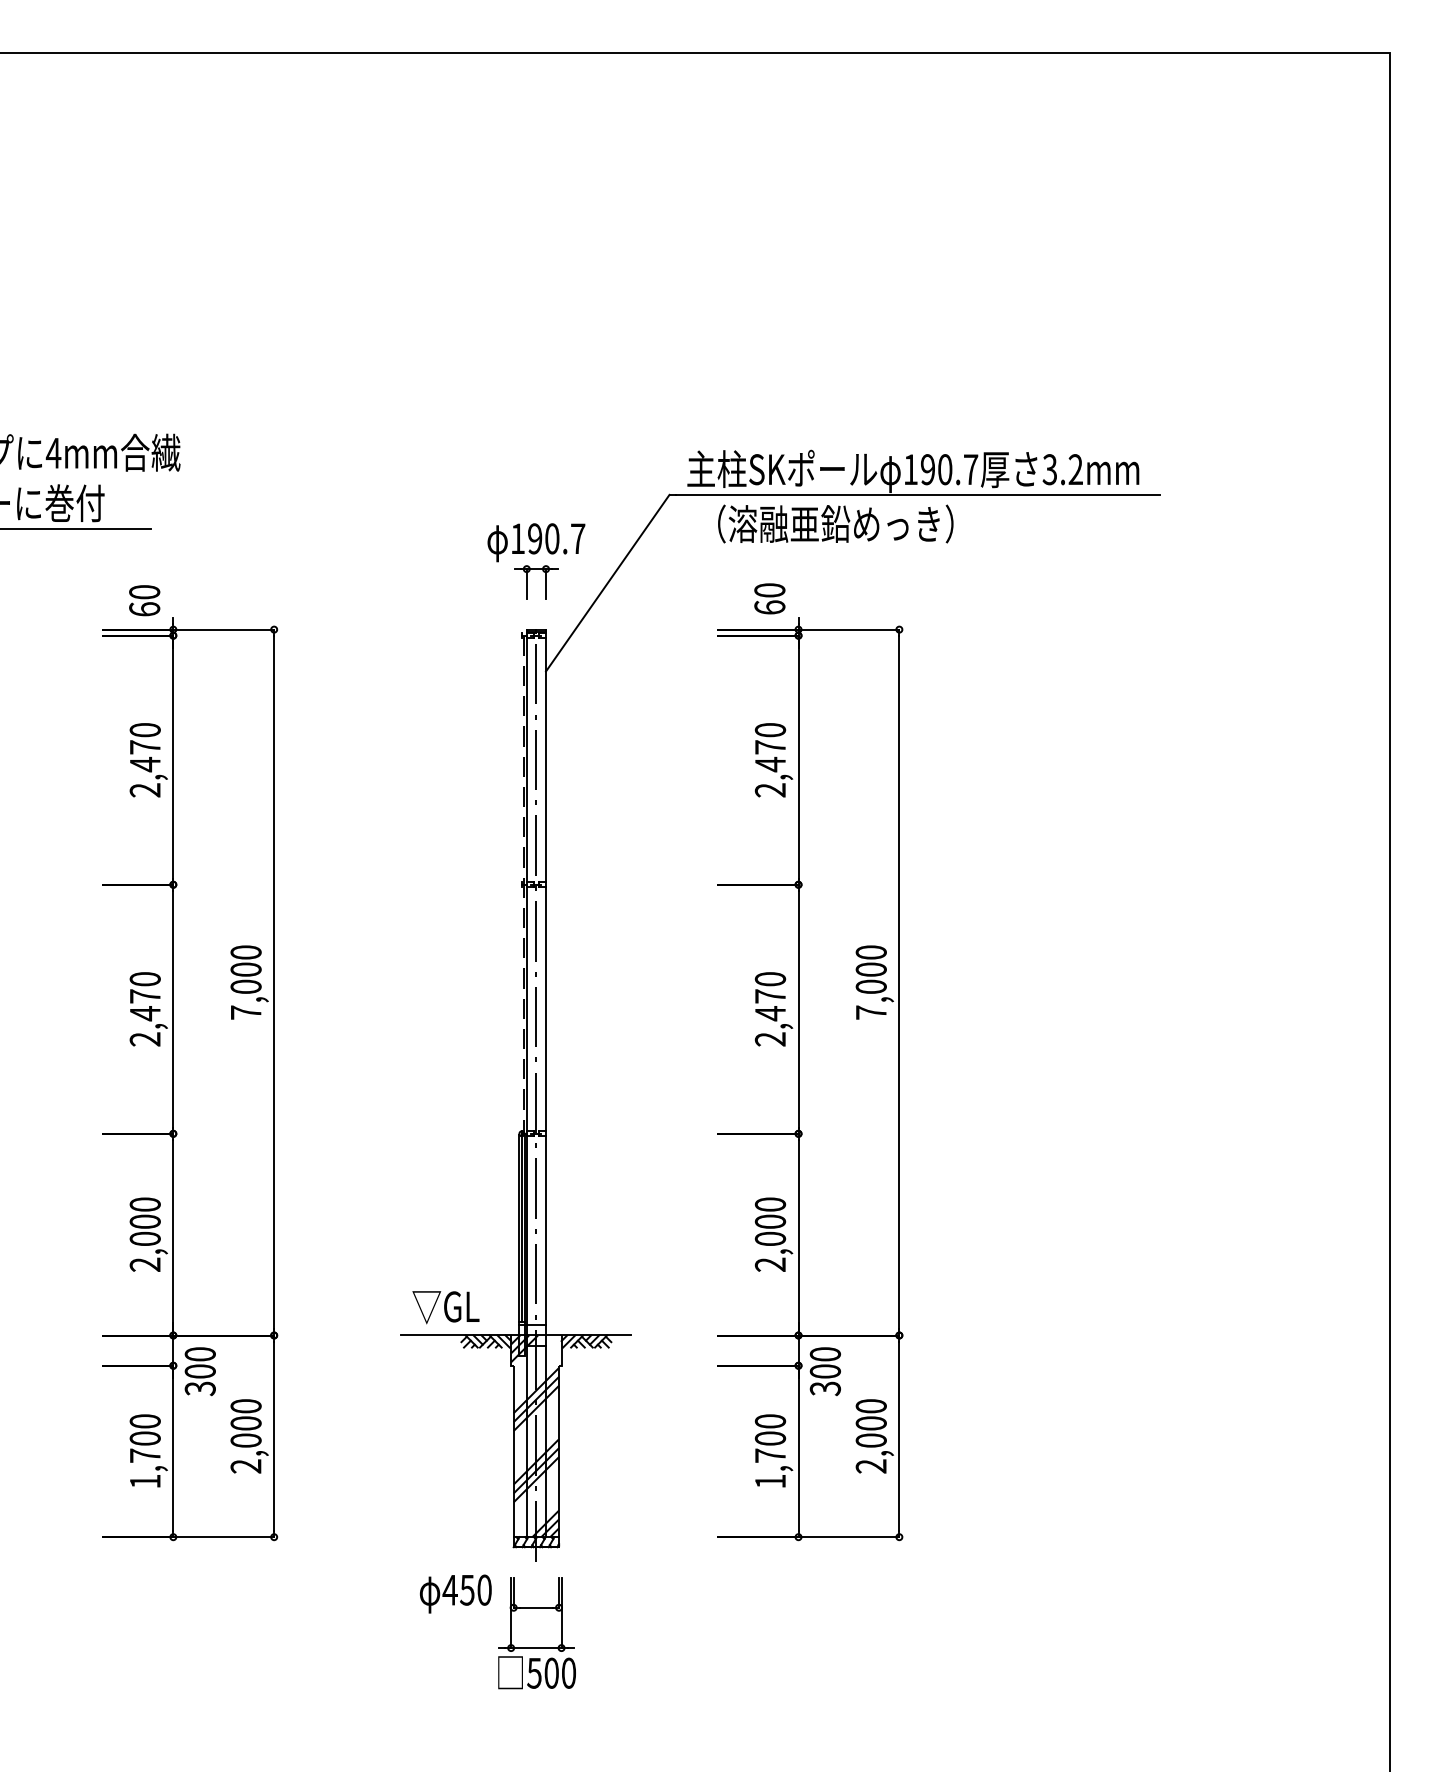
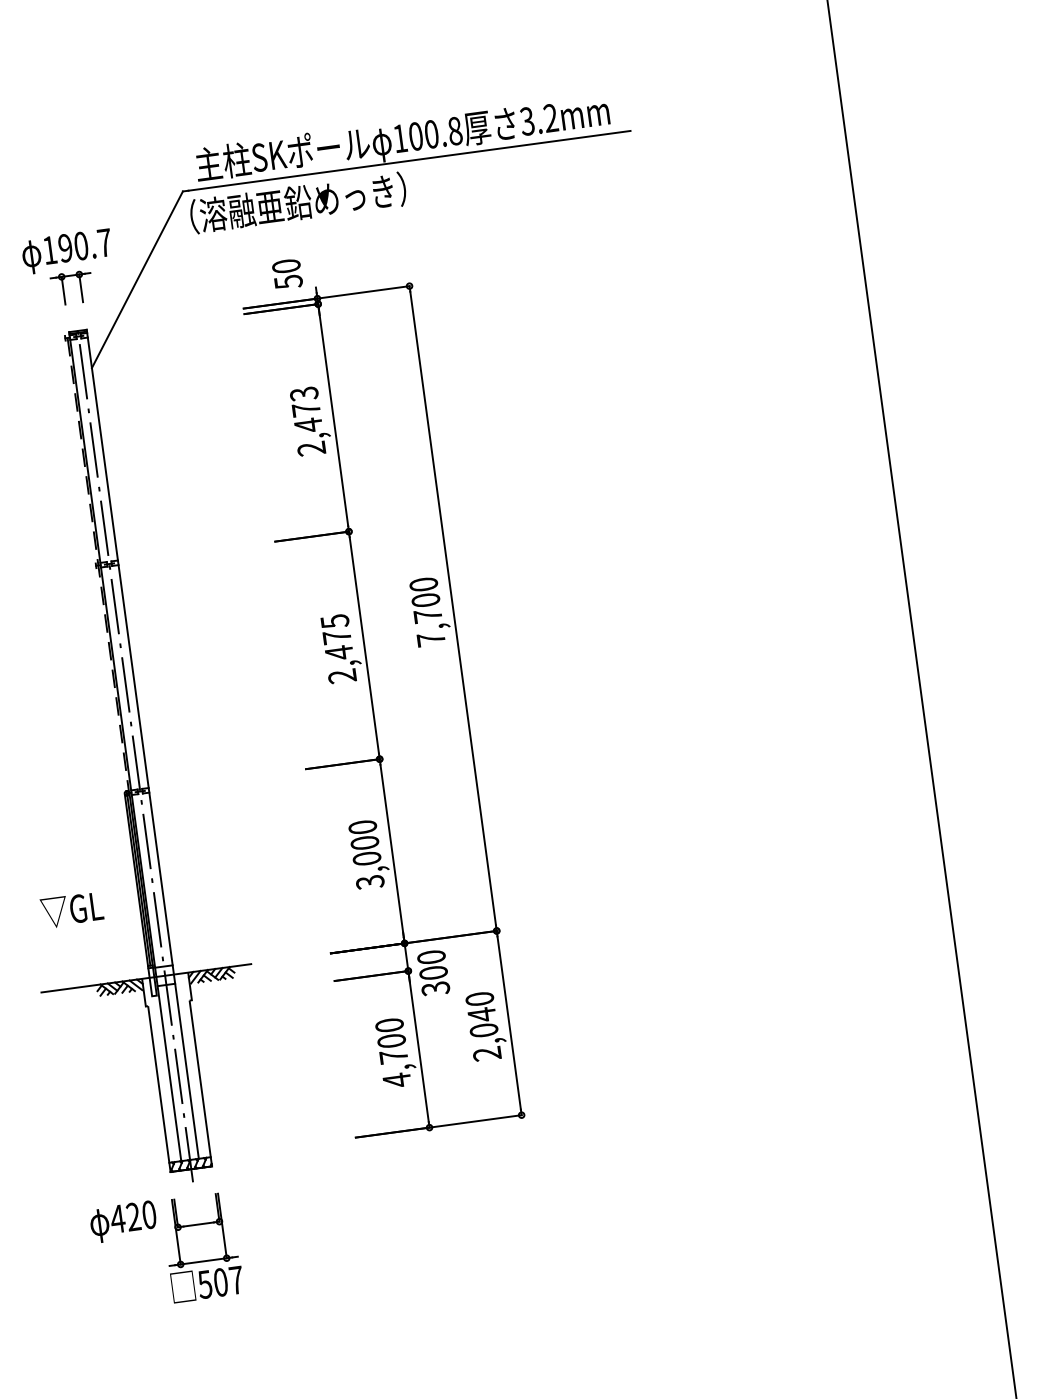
text: (949, 469) -> (435, 133), 190.7 -> 100.8
text: (835, 523) -> (297, 202), moved
text: (769, 607) -> (288, 281), 60 -> 50
text: (770, 730) -> (304, 394), 2,470 -> 2,473
text: (770, 979) -> (335, 621), 2,470 -> 2,475
text: (870, 986) -> (427, 615), 7,000 -> 7,700
text: (770, 1264) -> (370, 882), 2,000 -> 3,000
text: (445, 1307) -> (71, 910), moved
text: (870, 1423) -> (481, 1014), 2,000 -> 2,040
hatch: (536, 1436) -> (177, 1068), removed
text: (770, 1481) -> (397, 1080), 1,700 -> 4,700
text: (467, 1589) -> (133, 1216), 450 -> 420
text: (569, 1672) -> (237, 1279), 500 -> 507

